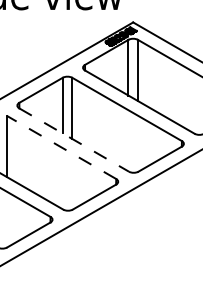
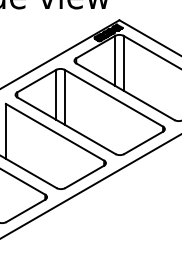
line: (74, 139) -> (66, 125), dashed -> solid
line: (61, 147) -> (55, 132), dashed -> solid

